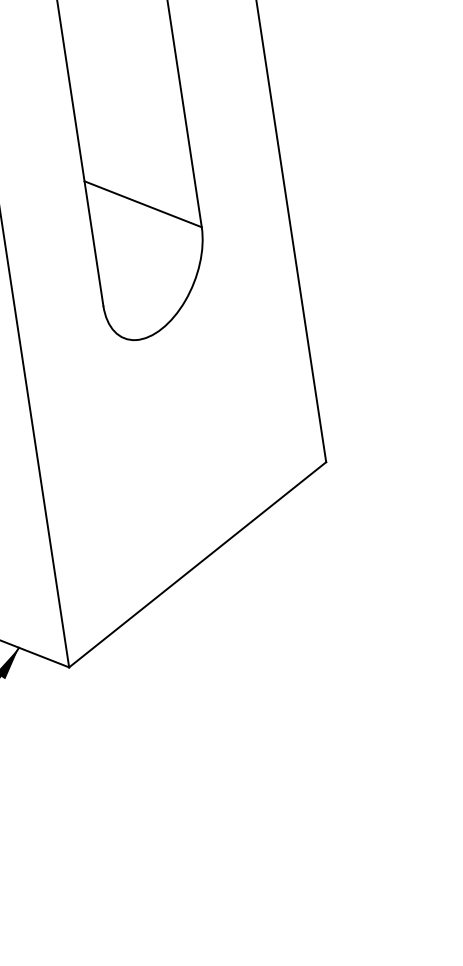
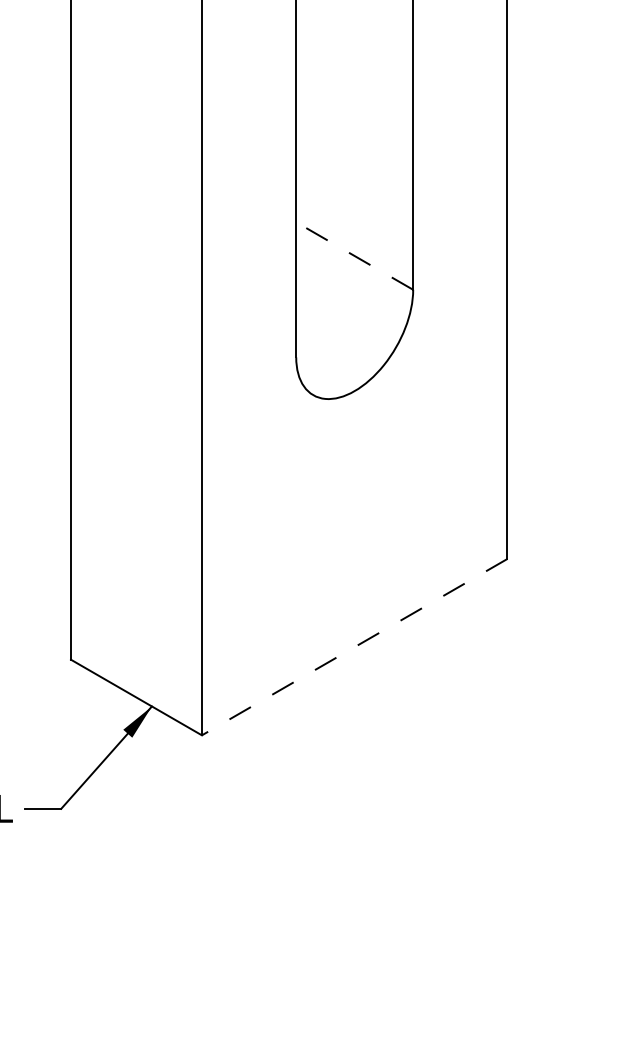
line: (143, 204) -> (354, 256), solid -> dashed
line: (197, 565) -> (354, 647), solid -> dashed

